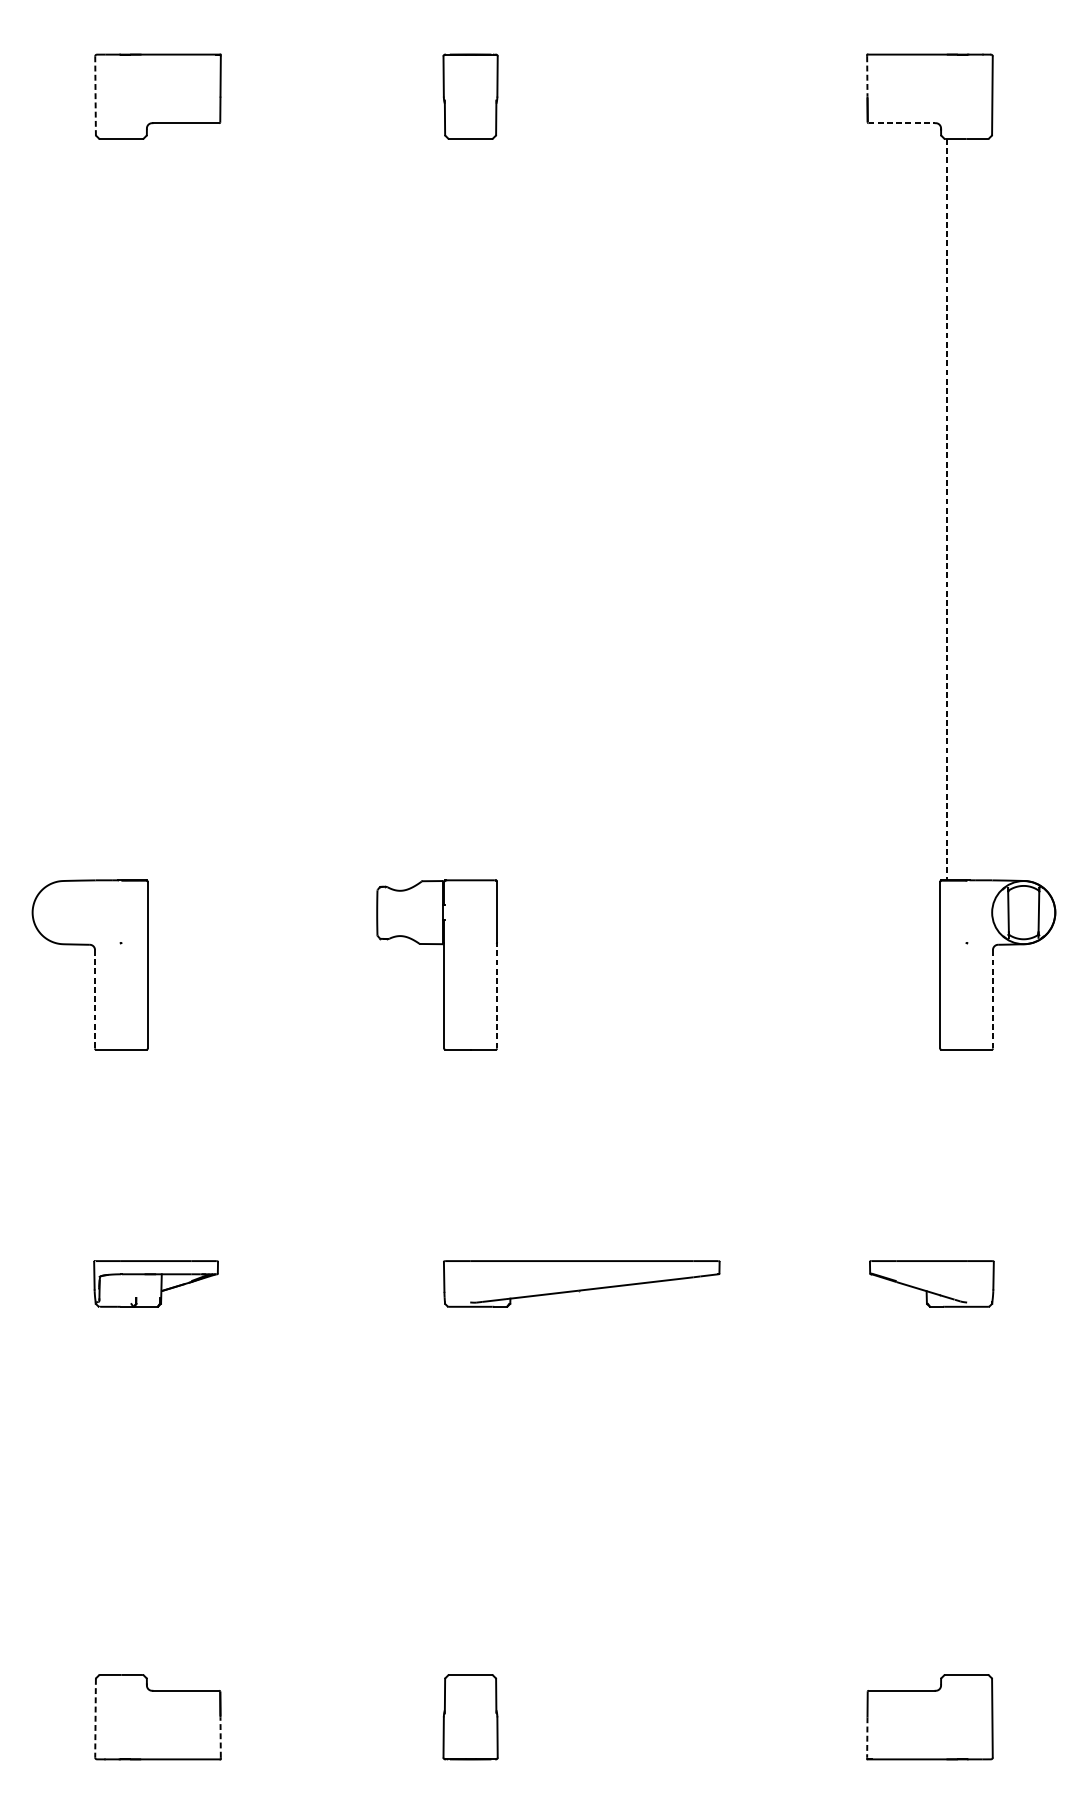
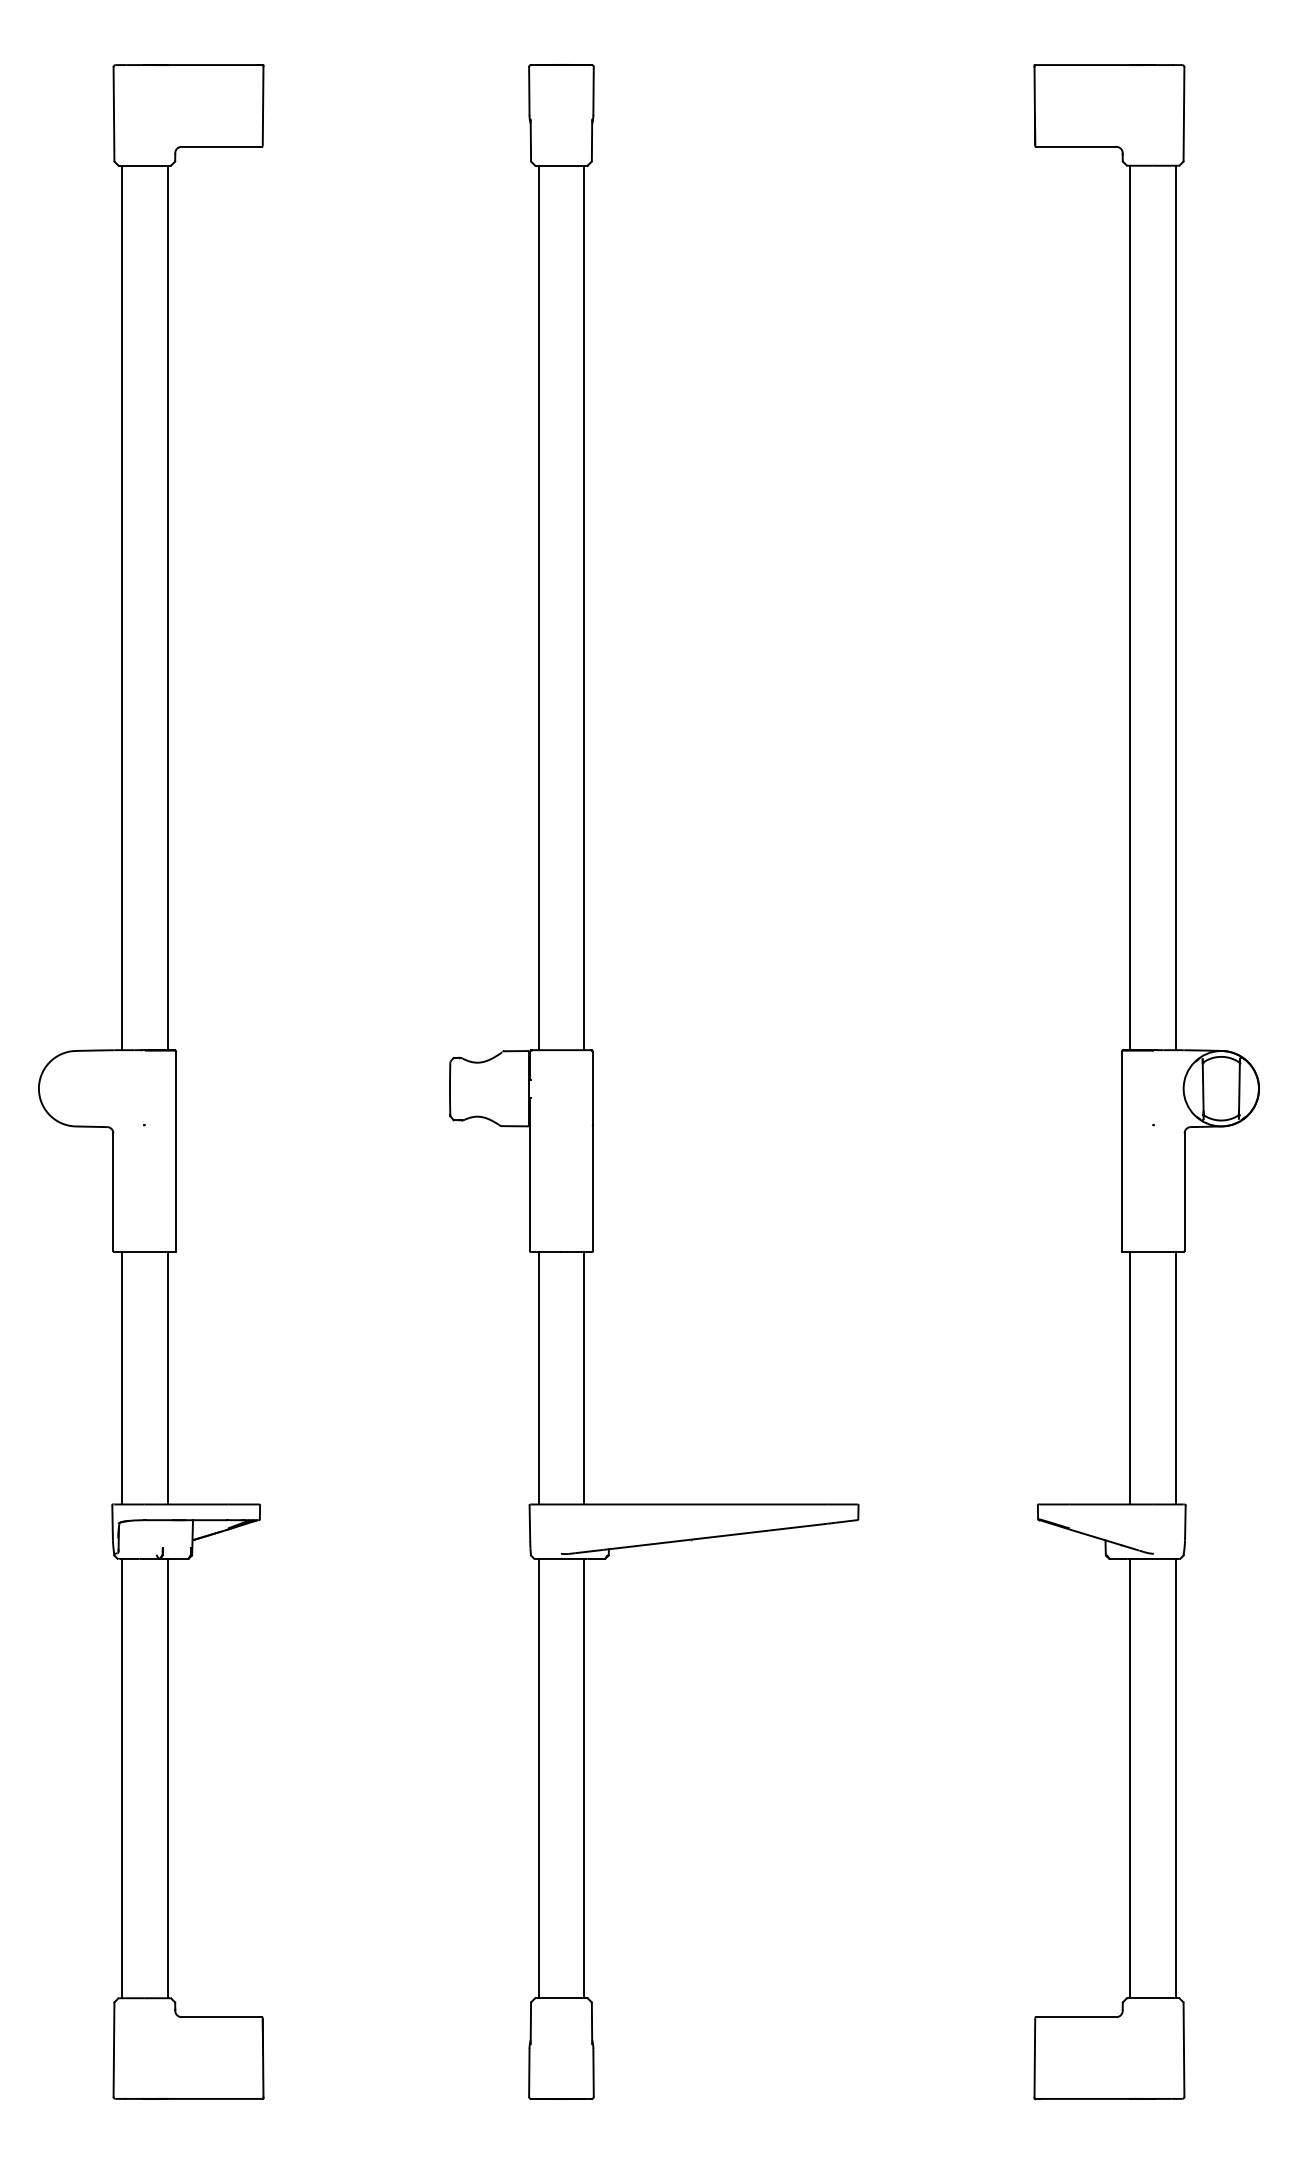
line: (867, 76) -> (1034, 91), dashed -> solid
line: (95, 96) -> (114, 114), dashed -> solid
line: (902, 122) -> (1076, 146), dashed -> solid
line: (101, 509) -> (121, 607), added
line: (140, 509) -> (167, 607), added
line: (451, 509) -> (538, 607), added
line: (489, 509) -> (584, 607), added
line: (986, 509) -> (1176, 607), added
line: (947, 510) -> (1130, 608), dashed -> solid
line: (496, 995) -> (592, 1187), dashed -> solid
line: (95, 999) -> (113, 1192), dashed -> solid
line: (992, 999) -> (1184, 1192), dashed -> solid
line: (101, 1155) -> (121, 1378), added
line: (140, 1155) -> (167, 1378), added
line: (451, 1155) -> (538, 1378), added
line: (489, 1155) -> (584, 1378), added
line: (947, 1155) -> (1130, 1378), added
line: (986, 1155) -> (1176, 1378), added
line: (101, 1490) -> (121, 1778), added
line: (140, 1490) -> (167, 1778), added
line: (451, 1490) -> (538, 1778), added
line: (489, 1490) -> (584, 1778), added
line: (947, 1490) -> (1130, 1778), added
line: (986, 1490) -> (1176, 1778), added
line: (95, 1717) -> (114, 2049), dashed -> solid
line: (220, 1737) -> (263, 2072), dashed -> solid
line: (867, 1738) -> (1034, 2073), dashed -> solid

